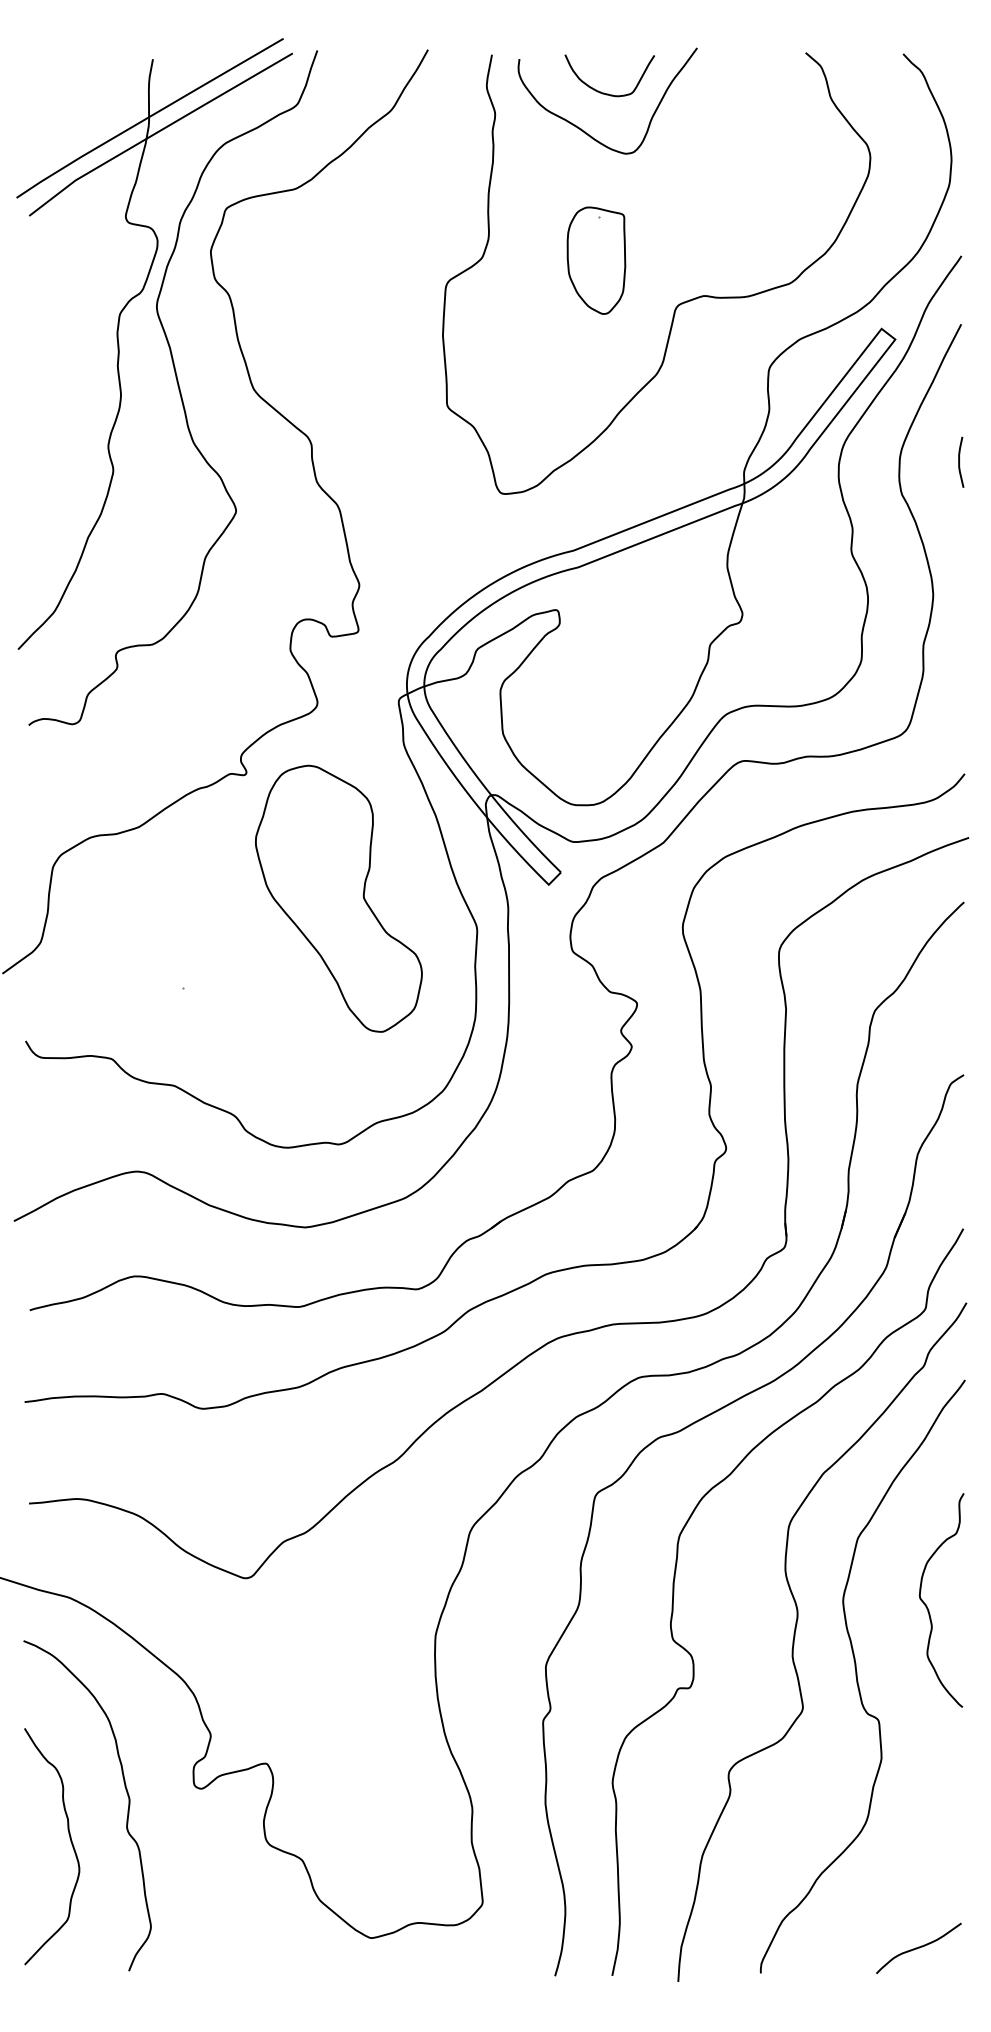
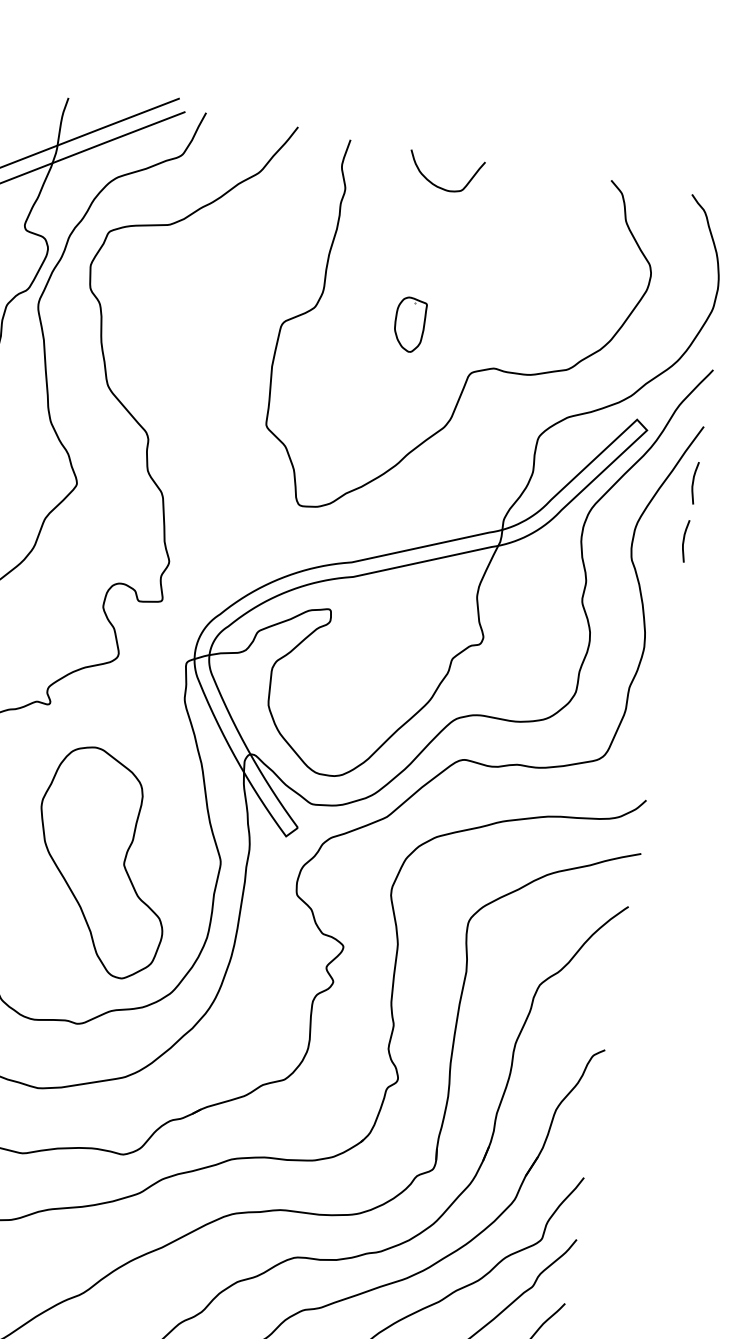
curve: (585, 131) -> (417, 216), removed
part: (596, 260) -> (409, 324), size x0.6
curve: (959, 391) -> (693, 482), added
part: (338, 898) -> (102, 861), moved

